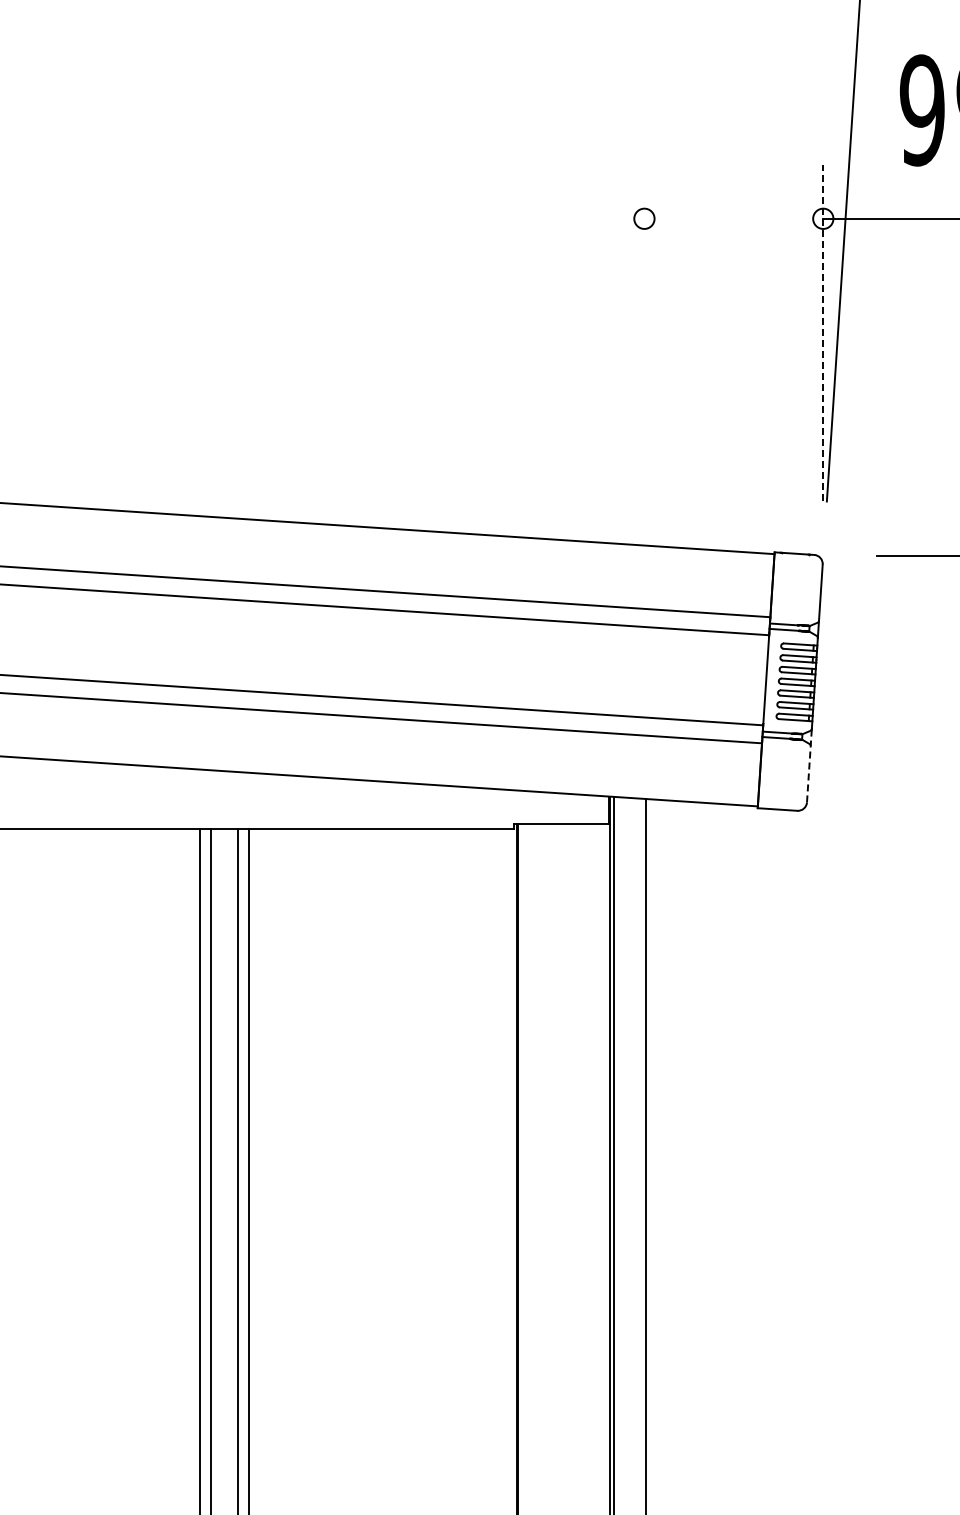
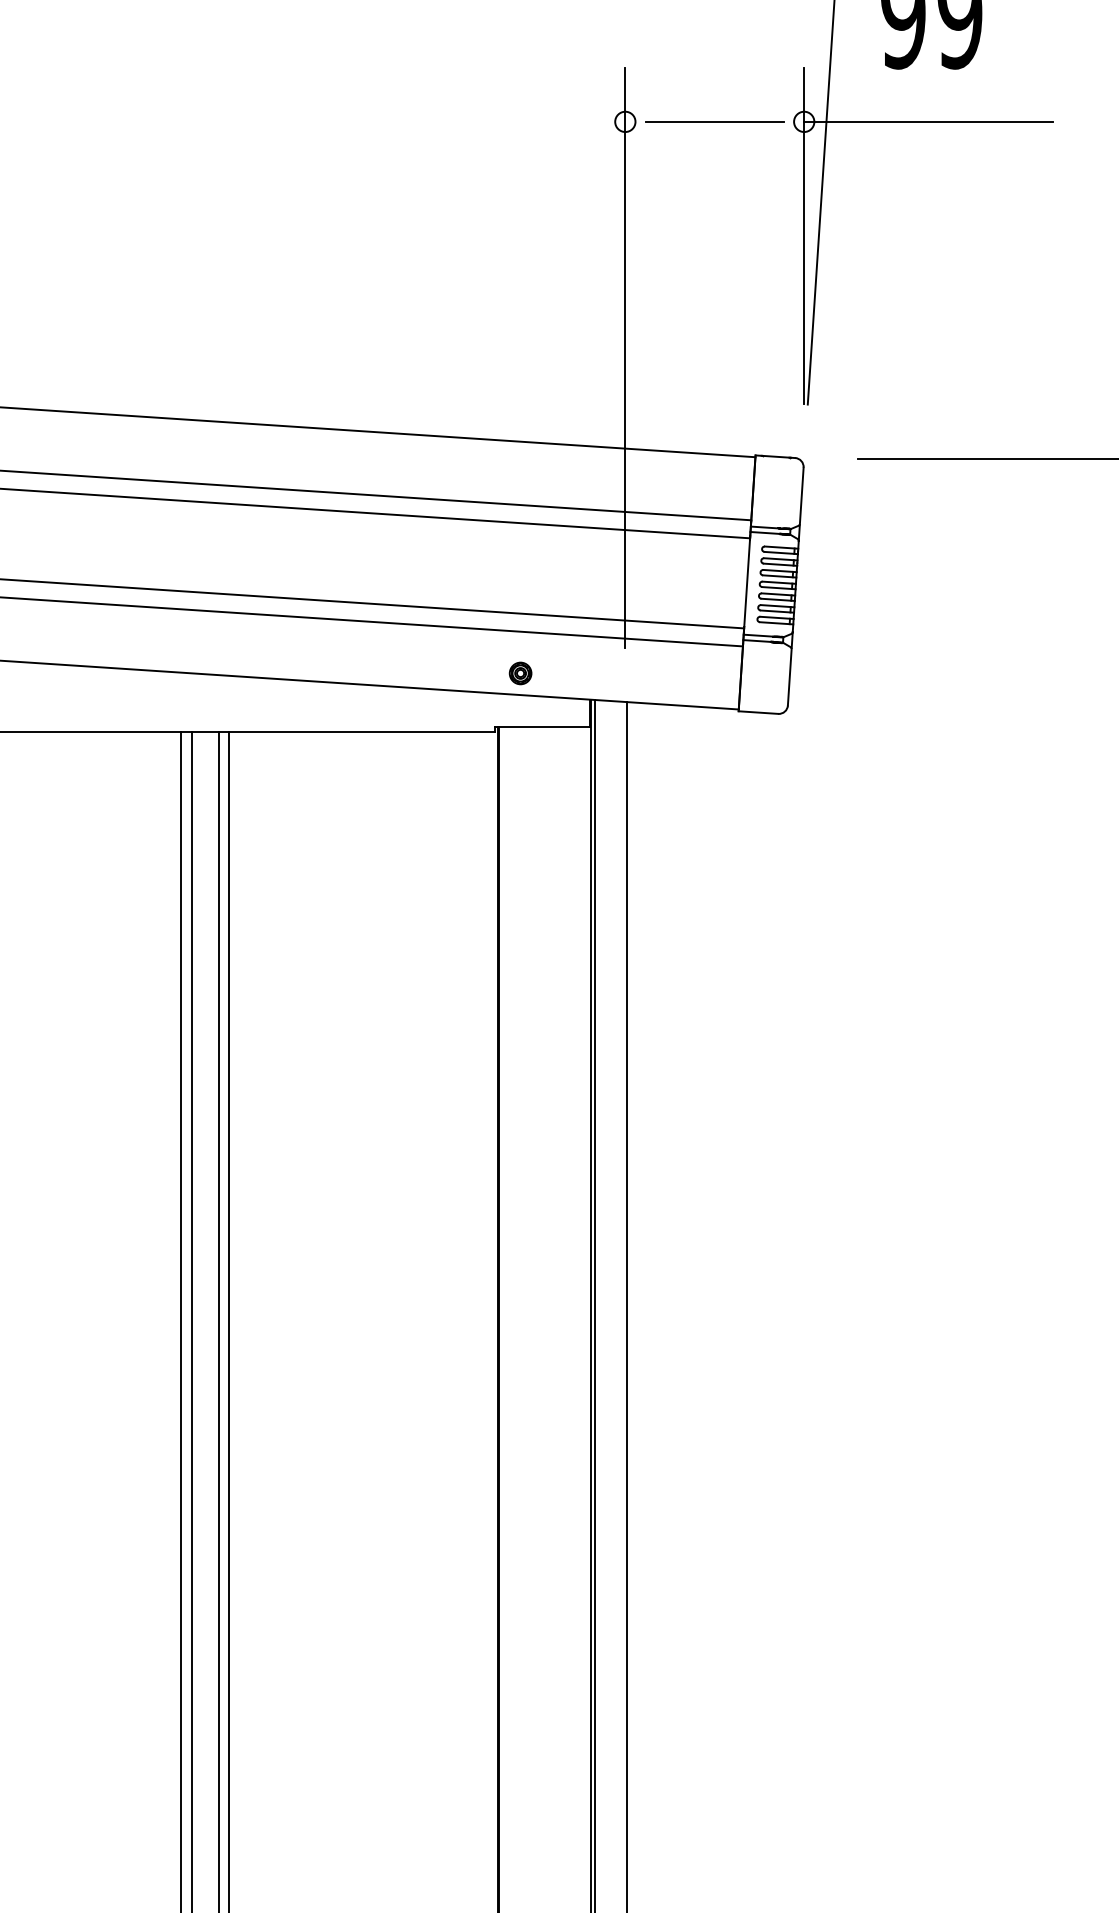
line: (733, 218) -> (714, 121), added
line: (823, 332) -> (804, 235), dashed -> solid
line: (644, 454) -> (625, 357), added
line: (809, 765) -> (790, 668), dashed -> solid
part: (539, 770) -> (520, 673), added

